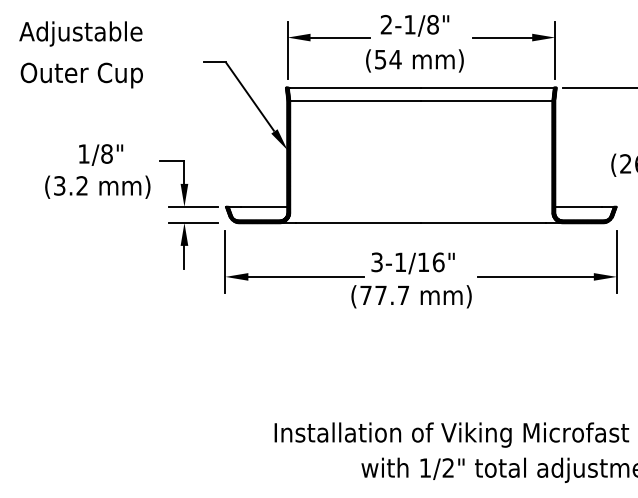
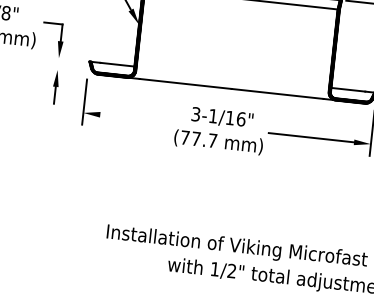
line: (193, 206) -> (65, 58), removed
line: (193, 222) -> (64, 70), removed
line: (306, 276) -> (143, 119), removed

